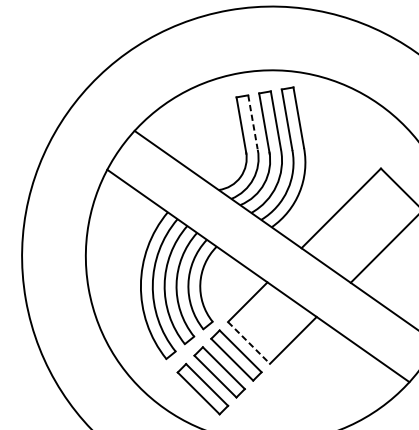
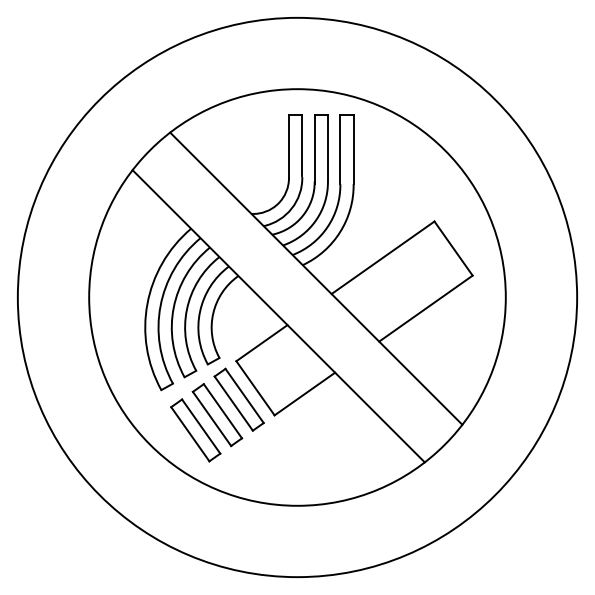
line: (253, 121) -> (302, 145), dashed -> solid
line: (249, 343) -> (255, 388), dashed -> solid

